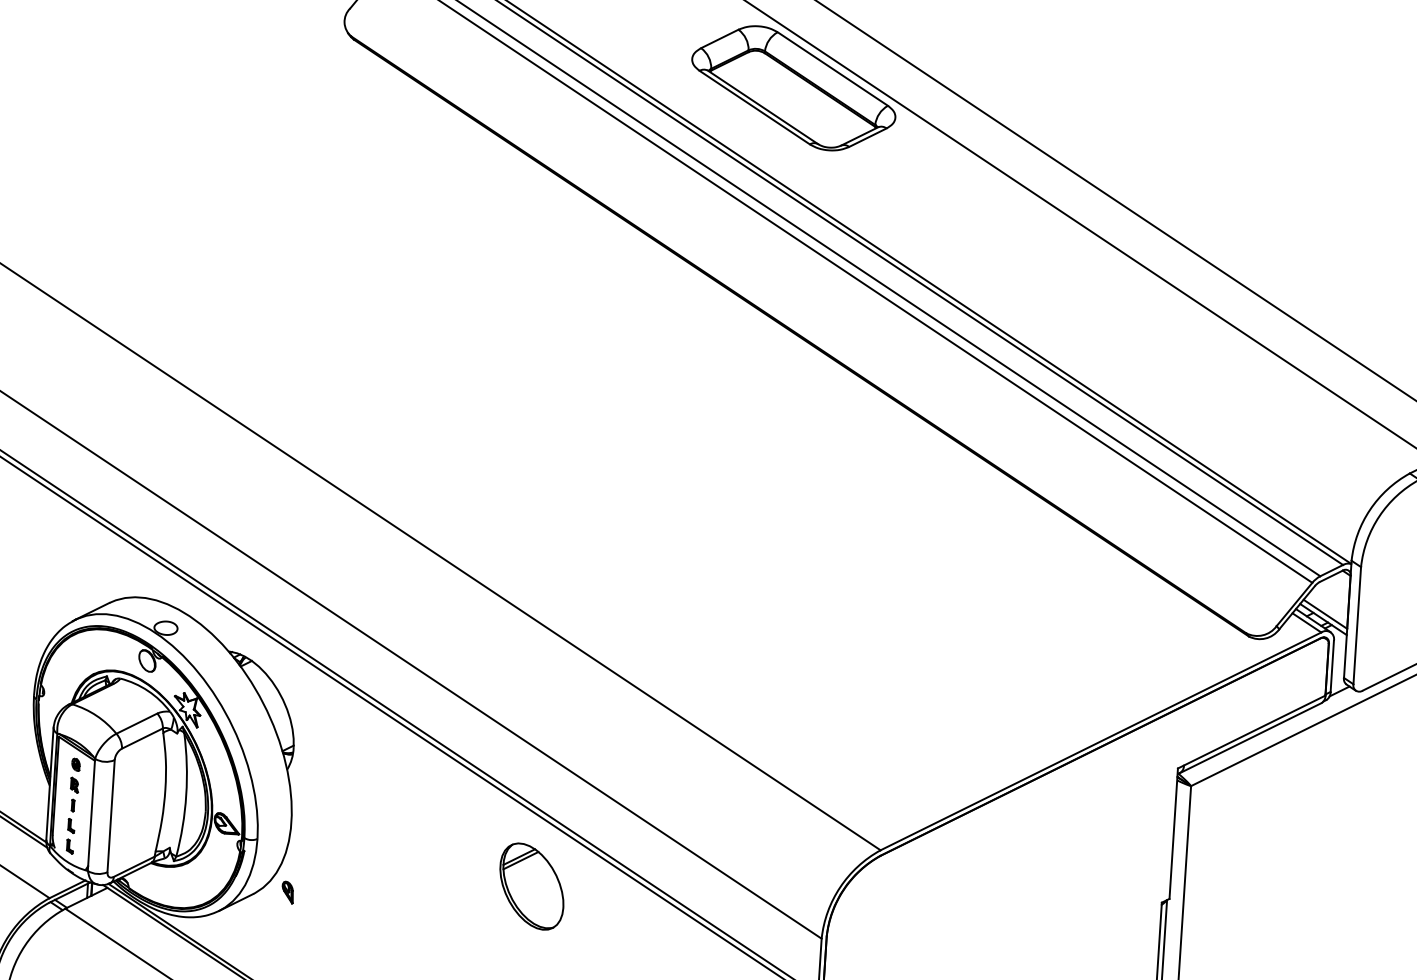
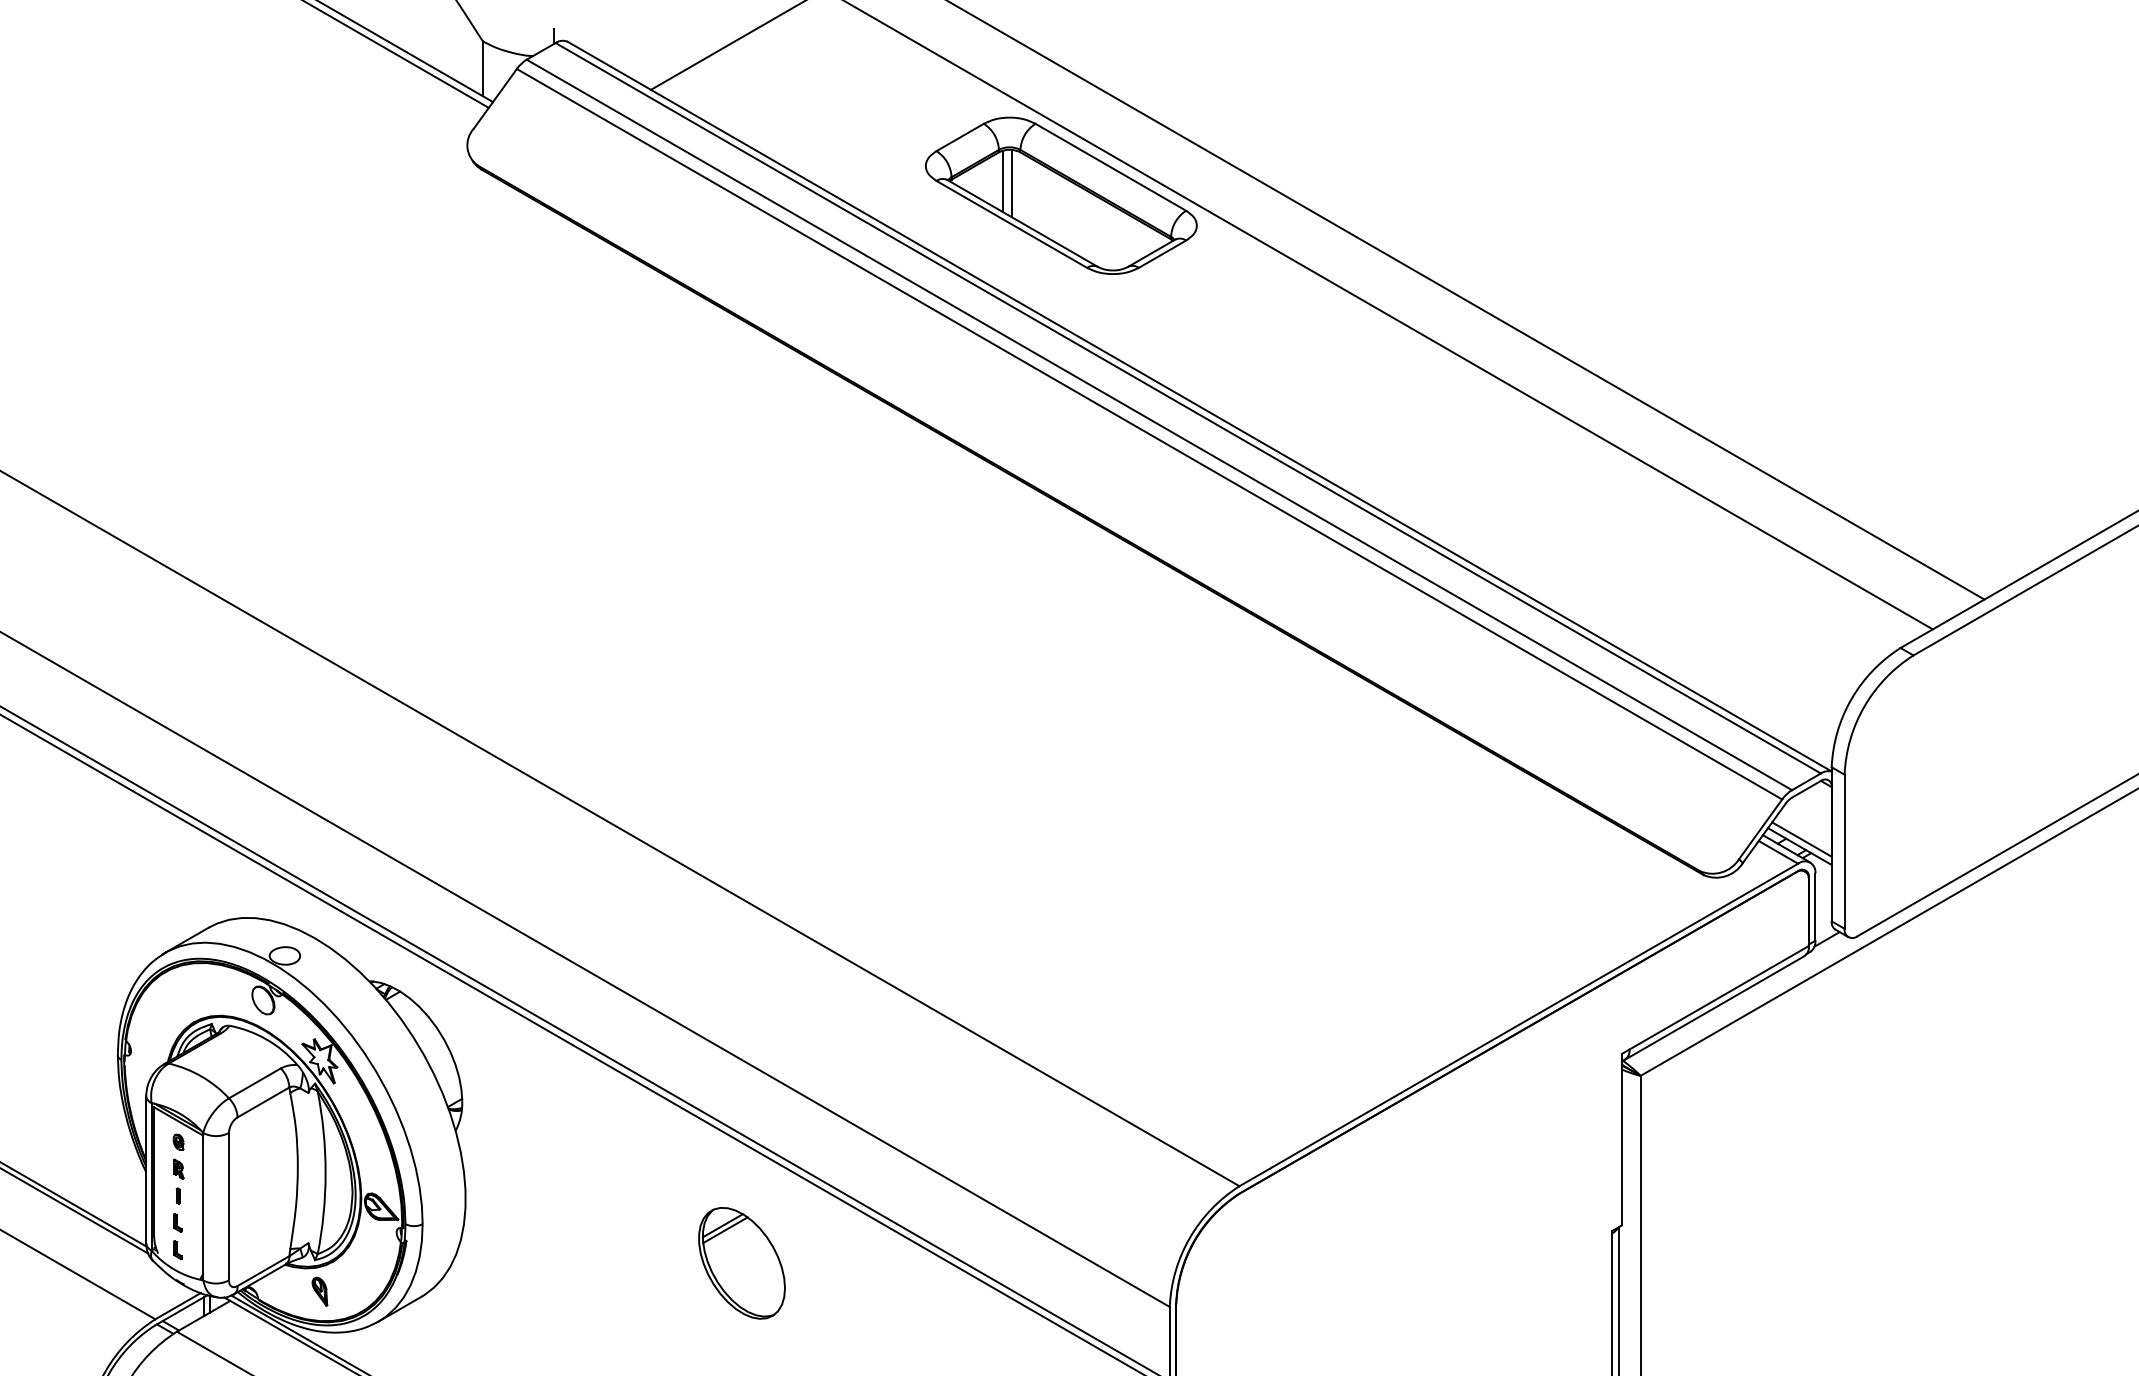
line: (750, 74) -> (1003, 181), added
line: (756, 76) -> (1011, 183), added
part: (531, 886) -> (741, 1263), moved
part: (287, 892) -> (319, 1291), moved

